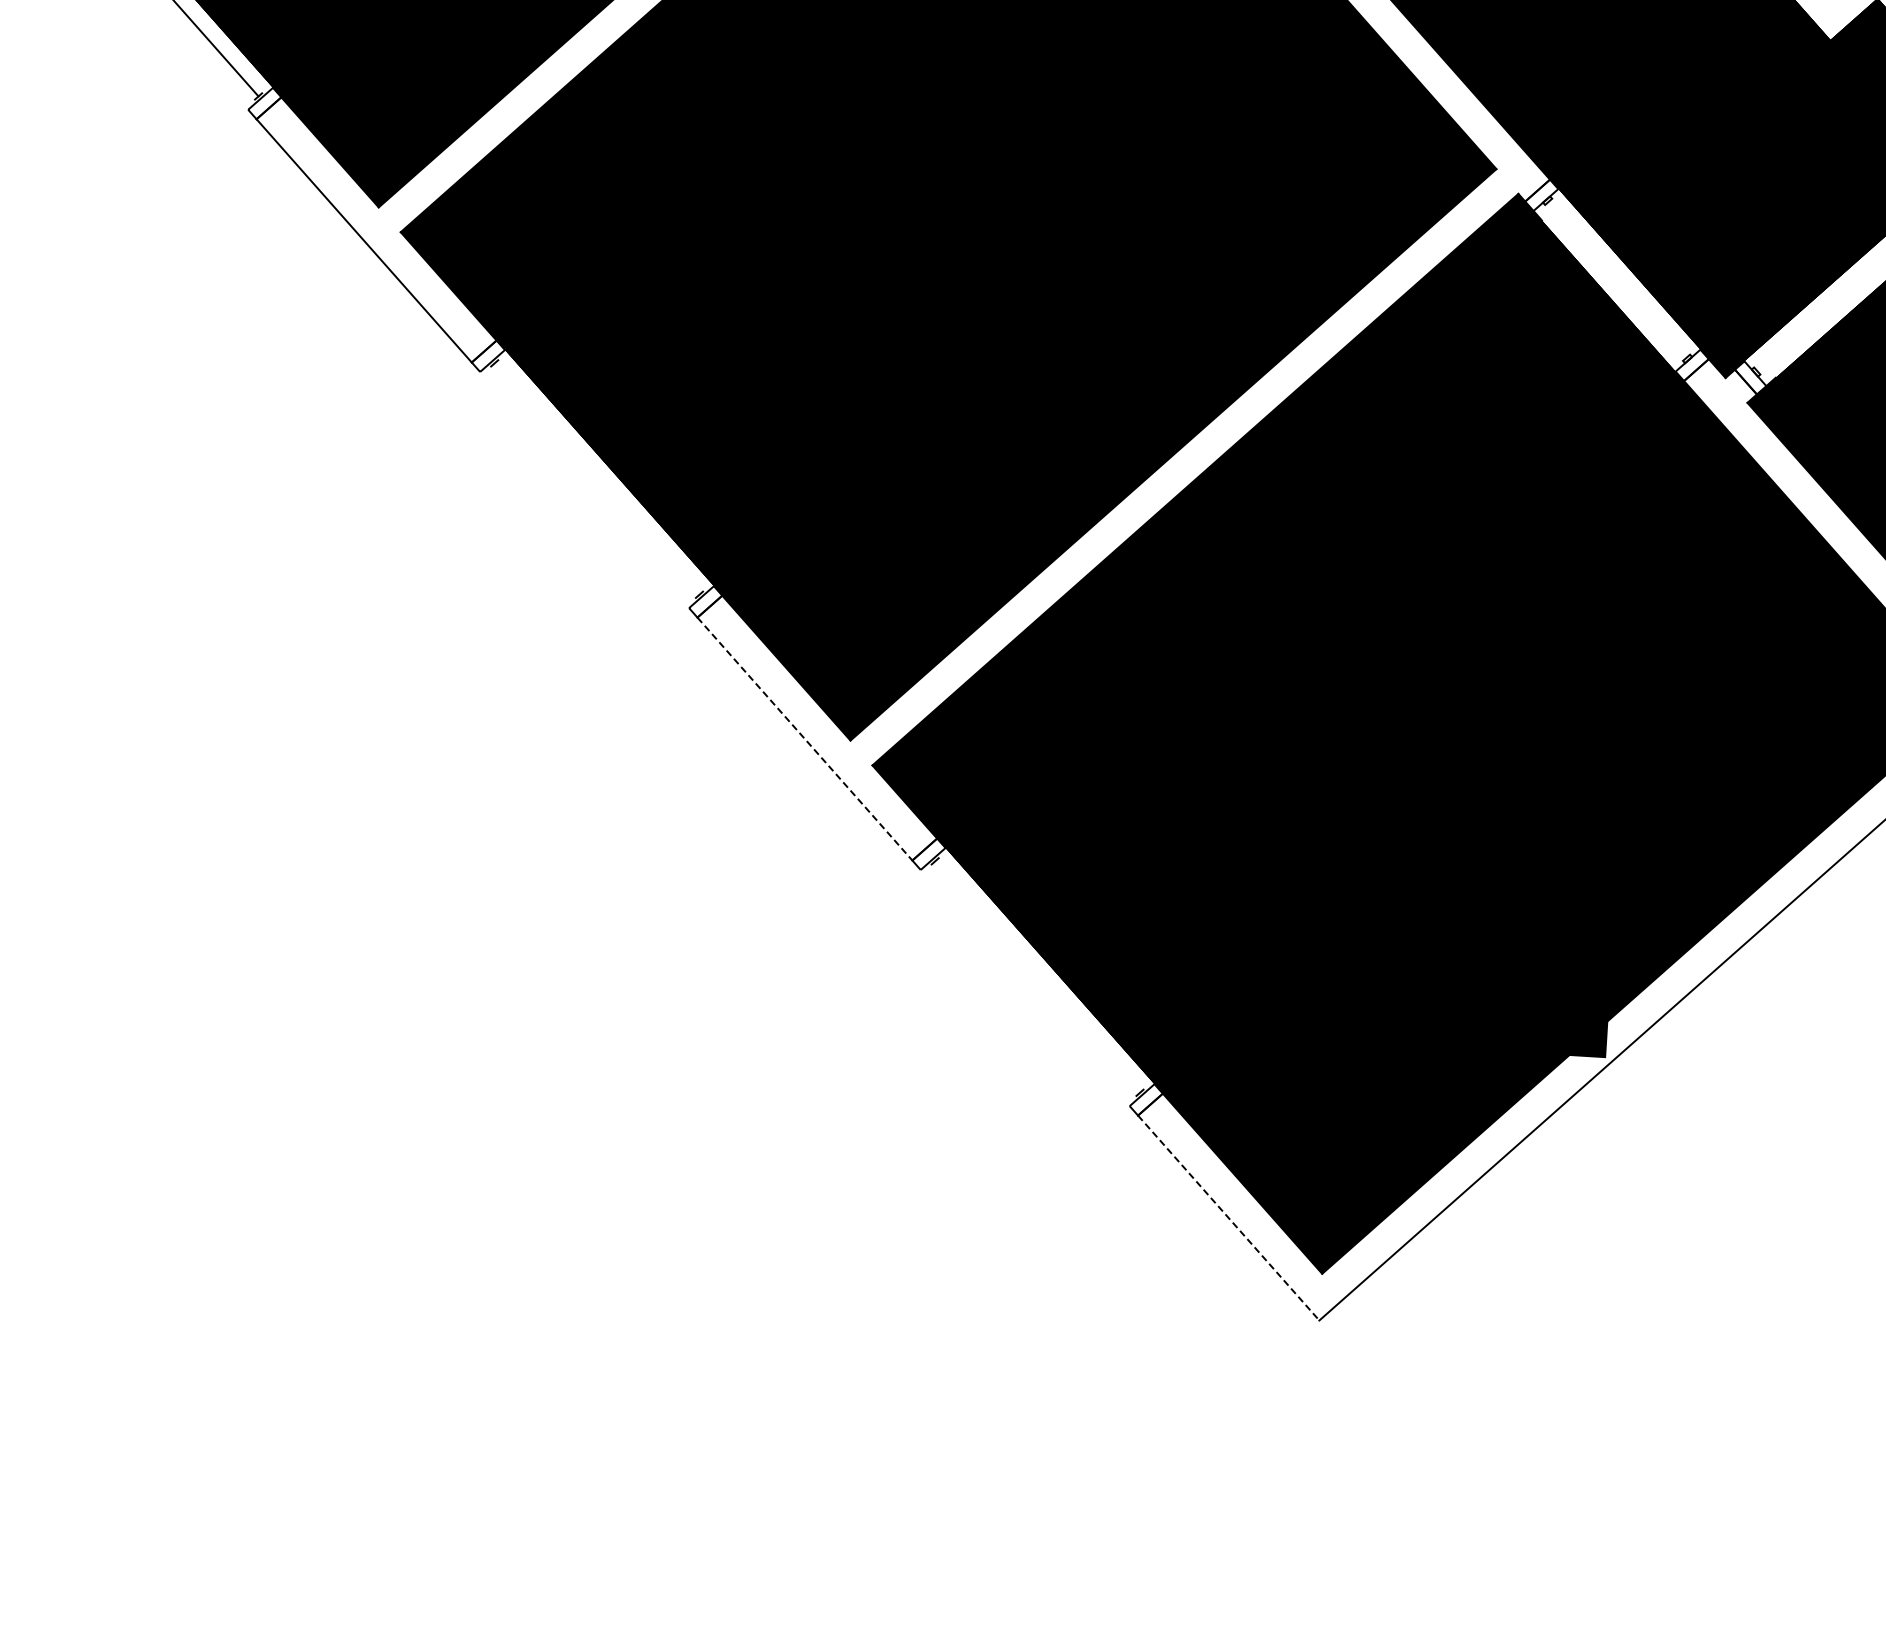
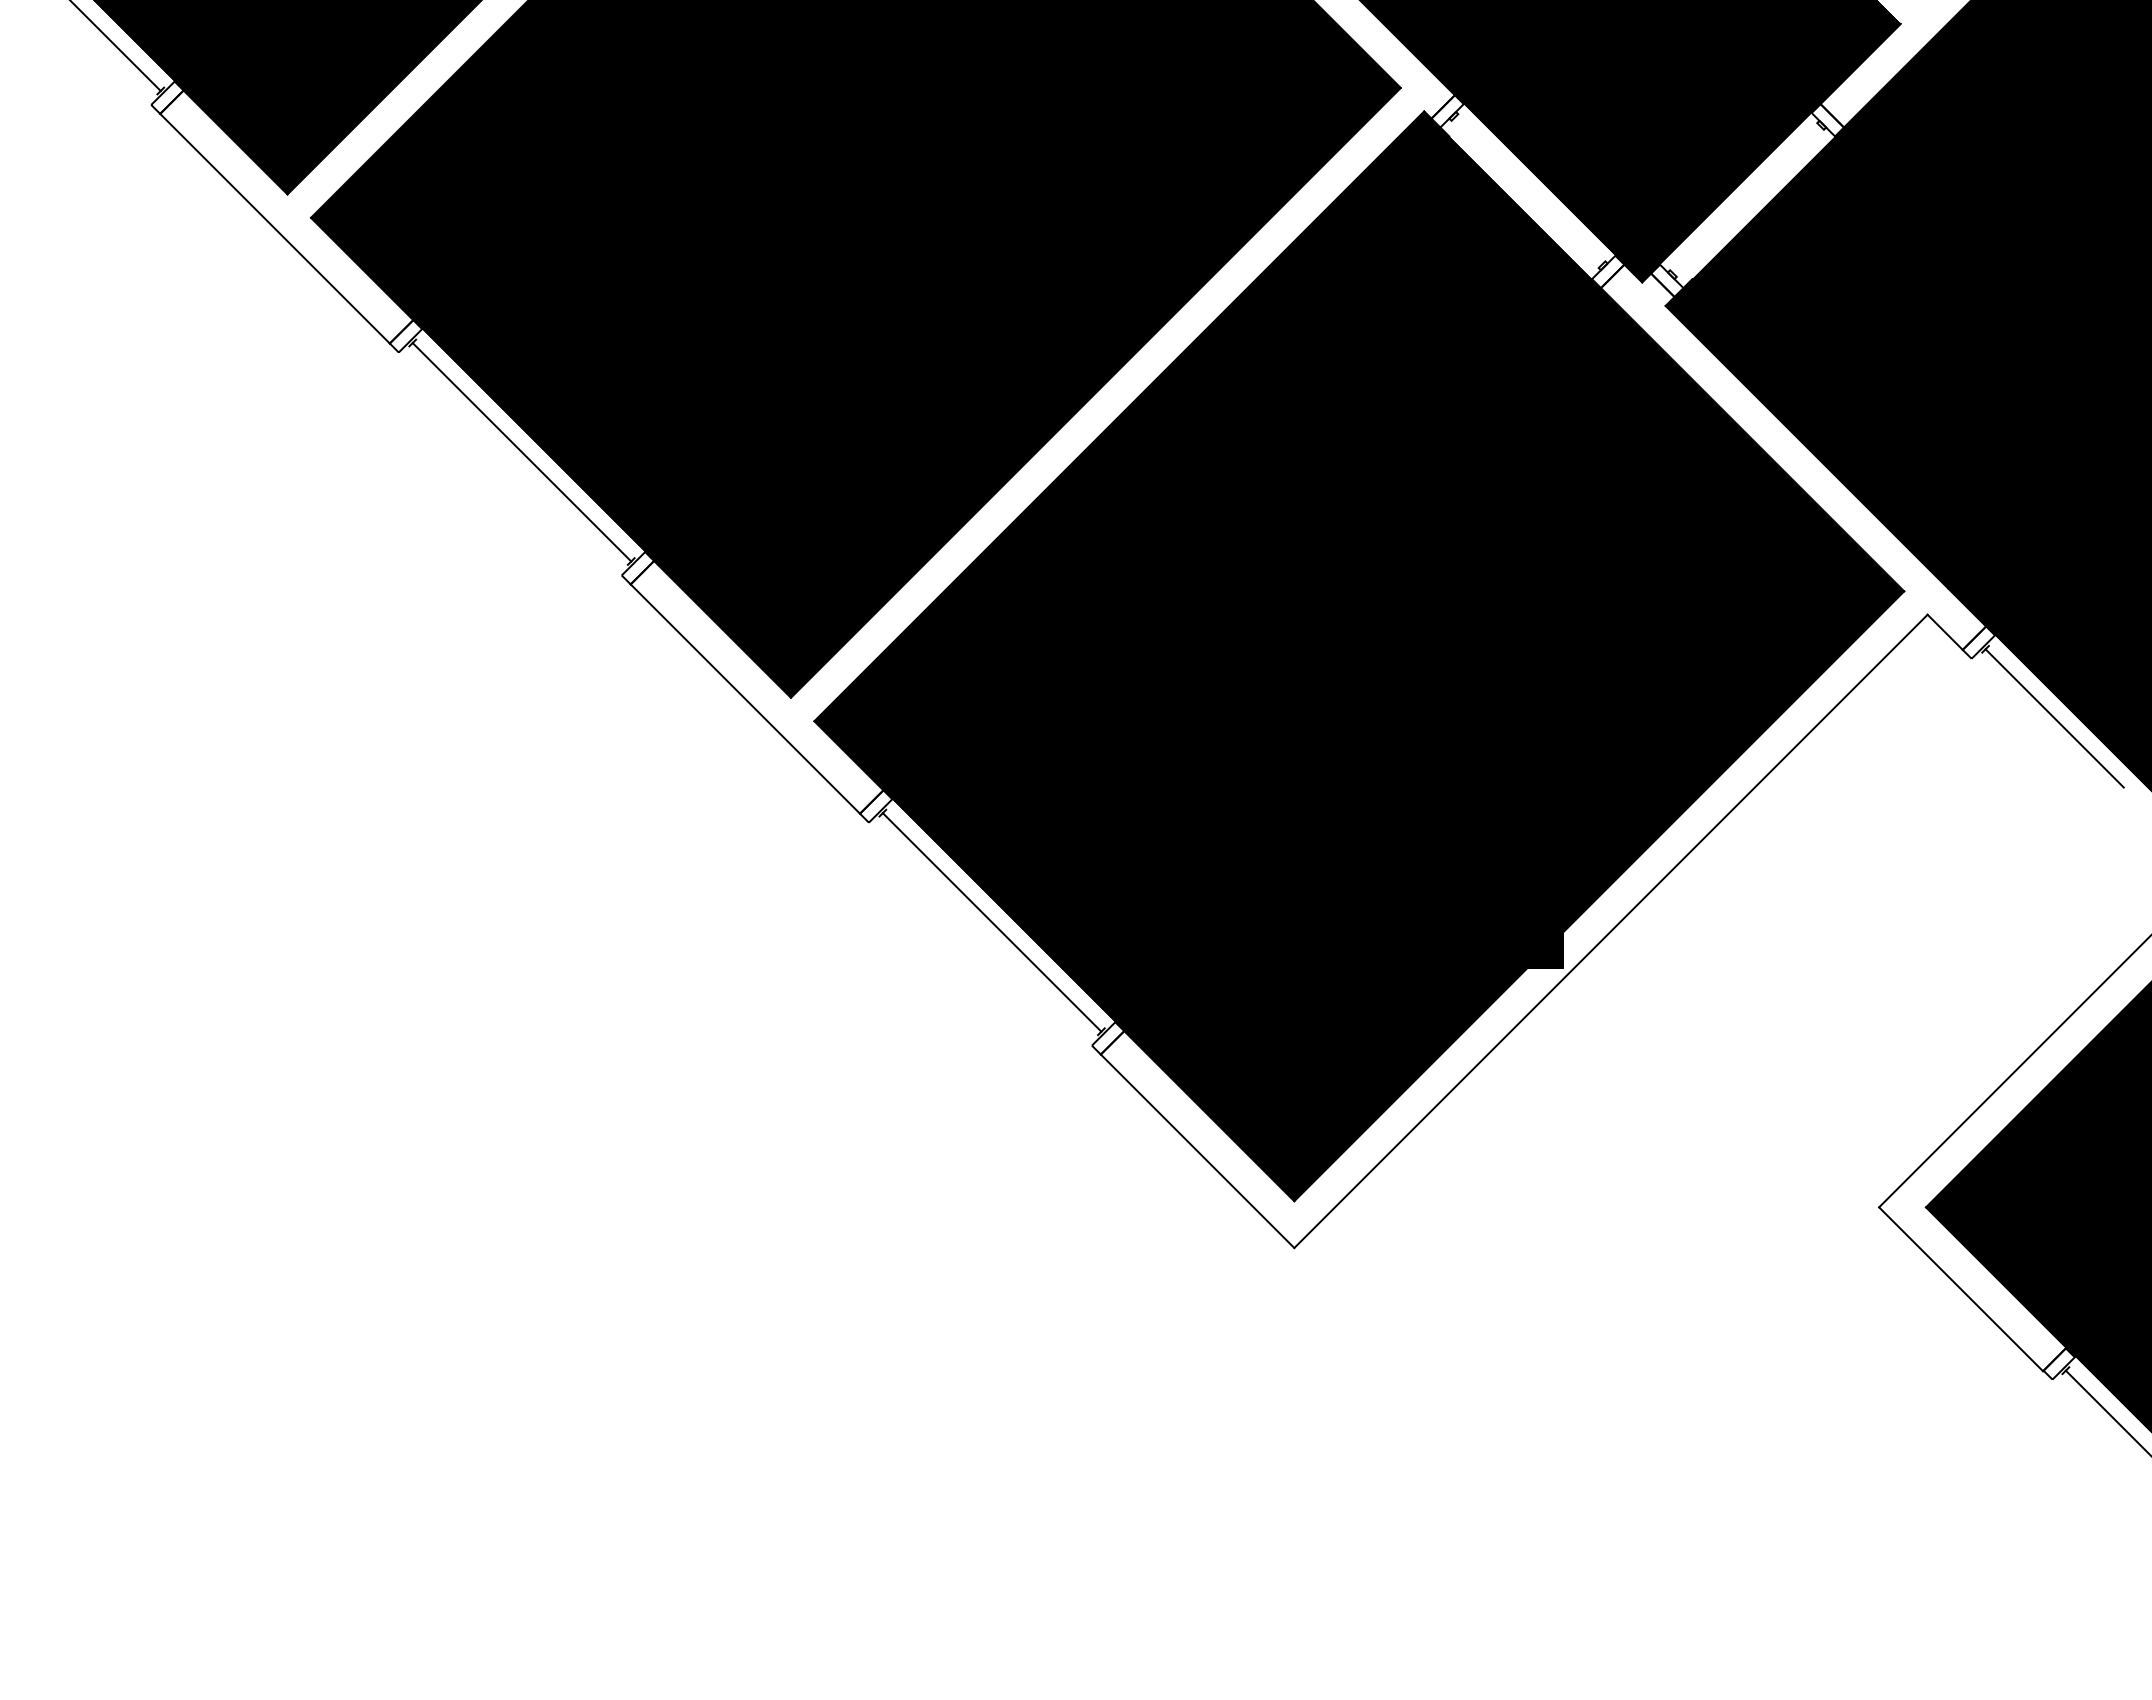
line: (596, 479) -> (521, 452), added
line: (805, 739) -> (745, 699), dashed -> solid
line: (1036, 977) -> (991, 922), added
line: (1228, 1218) -> (1197, 1151), dashed -> solid

